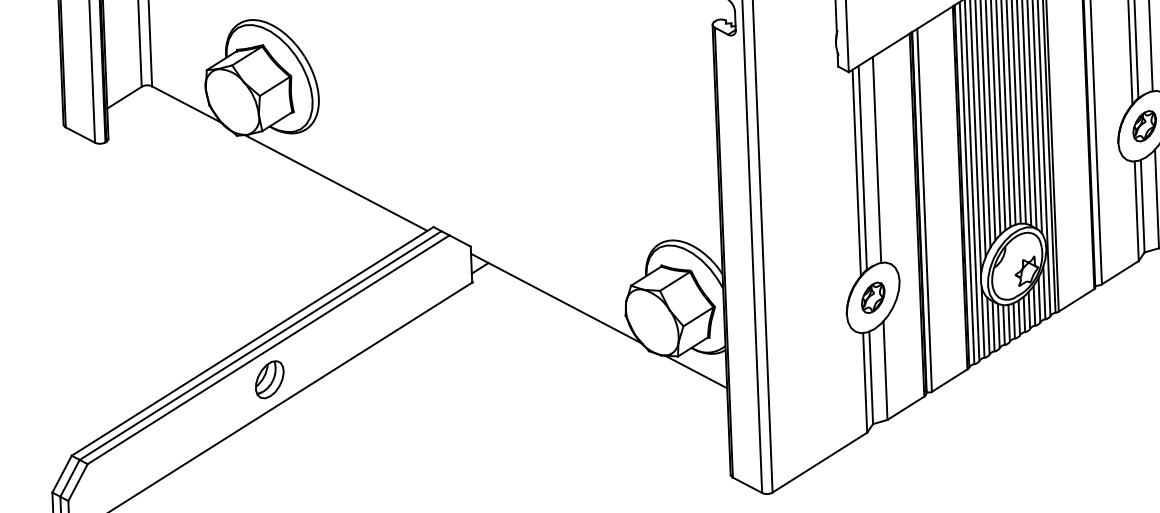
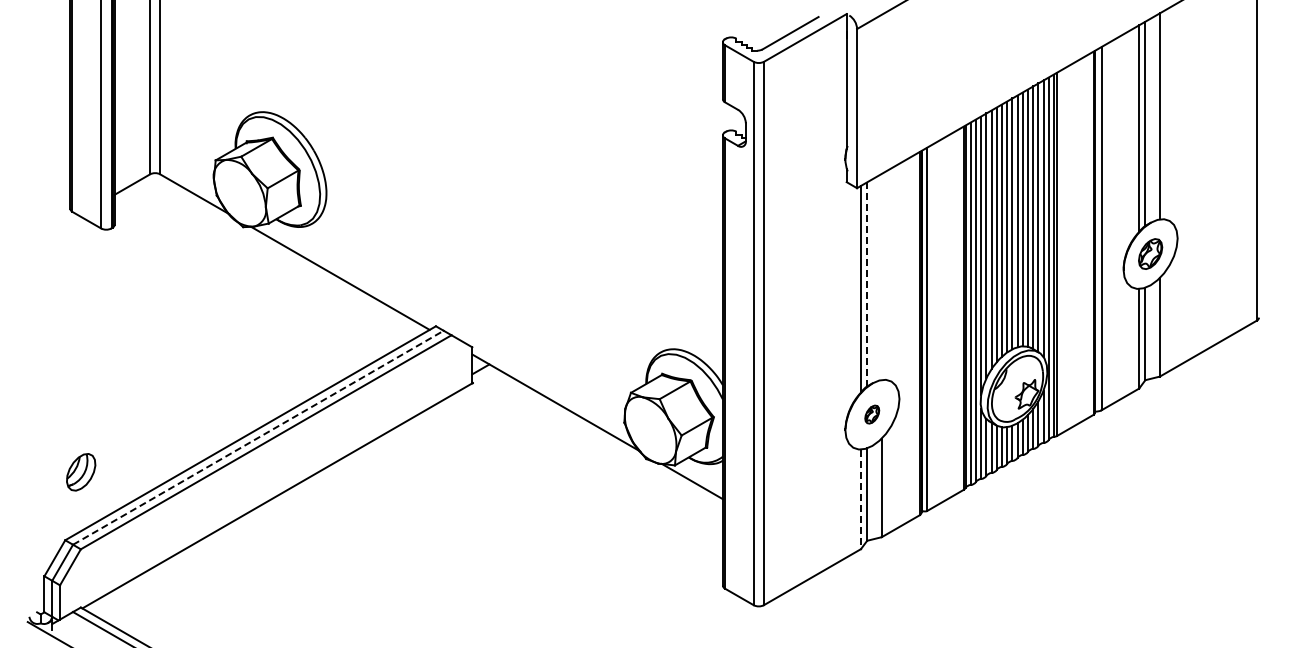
line: (876, 159) -> (881, 276), removed
line: (863, 167) -> (867, 284), solid -> dashed
part: (872, 297) -> (871, 414), size x0.6
line: (260, 345) -> (258, 437), solid -> dashed
part: (270, 379) -> (81, 472), moved
line: (864, 383) -> (860, 499), solid -> dashed

